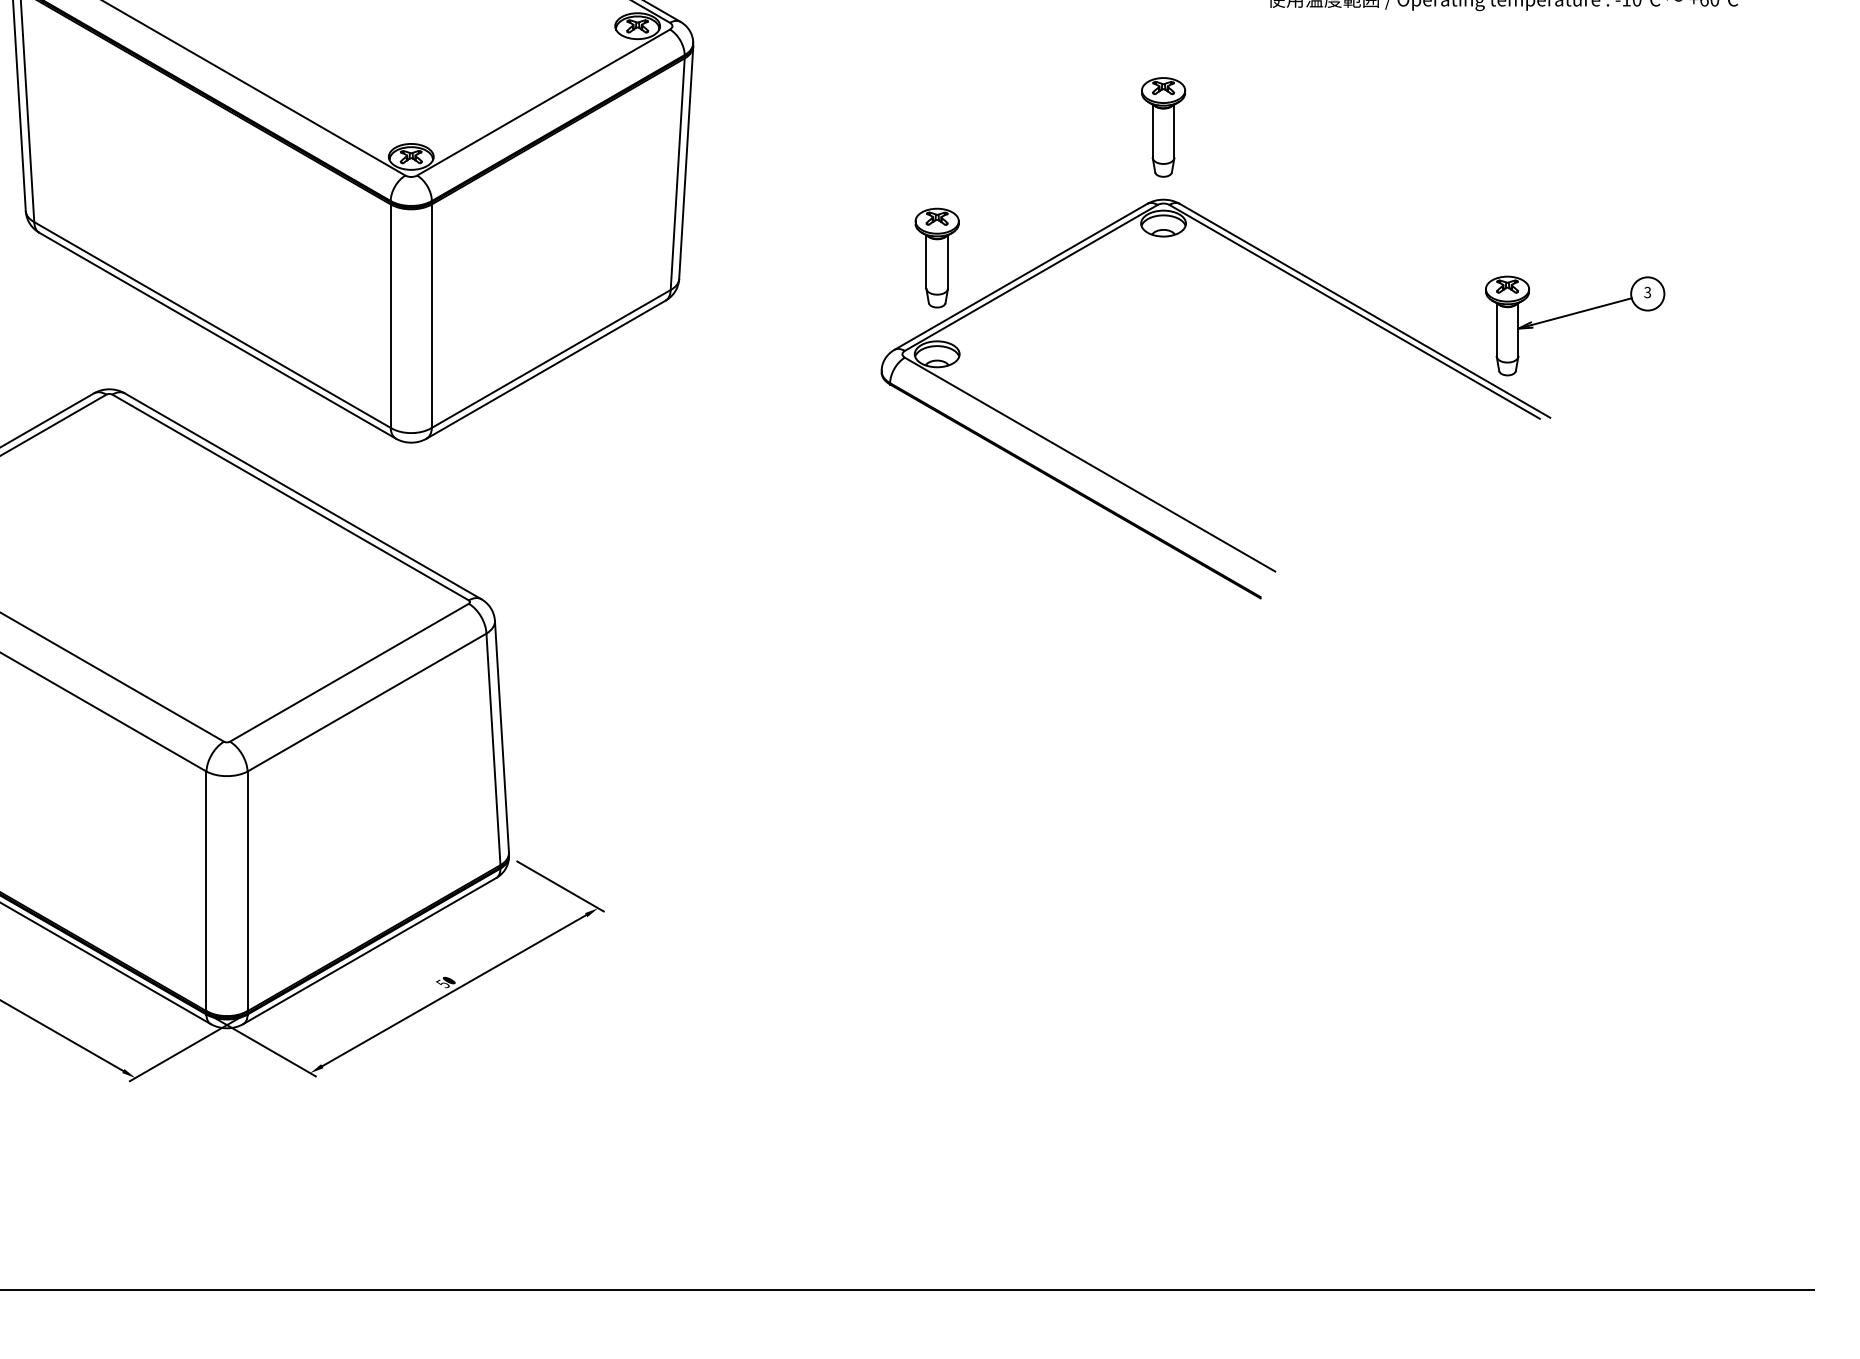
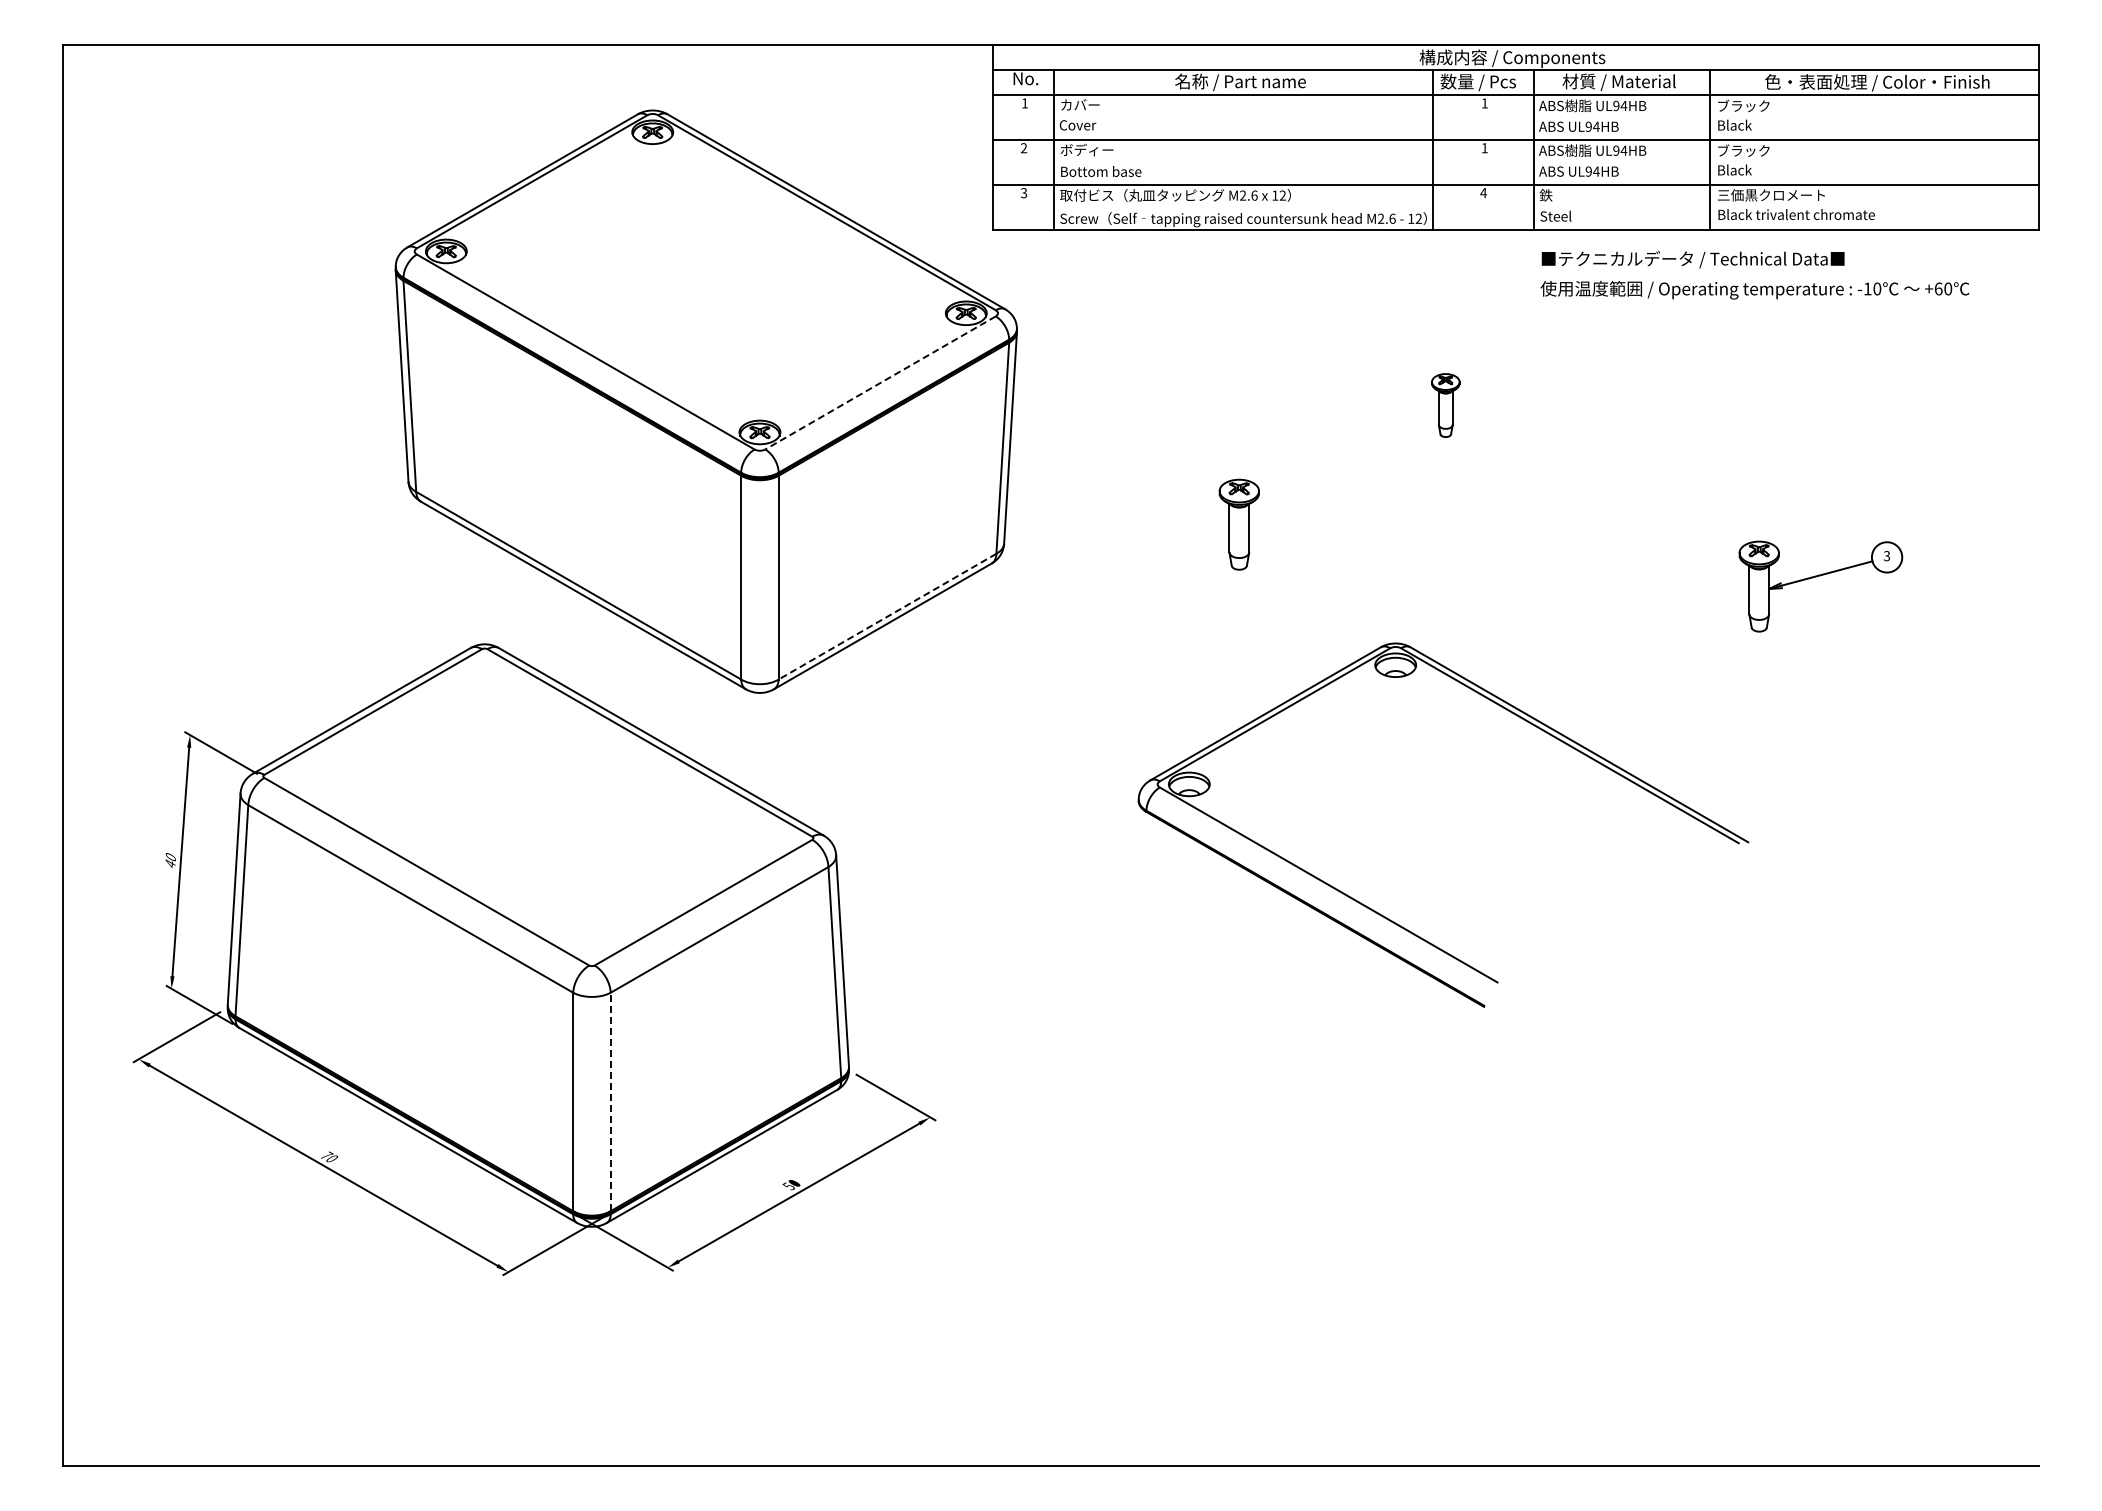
line: (543, 103) -> (880, 383), solid -> dashed
part: (1163, 127) -> (1445, 405), size x0.7
line: (551, 358) -> (887, 616), solid -> dashed
part: (1154, 500) -> (1387, 917), moved
line: (247, 890) -> (610, 1101), solid -> dashed

